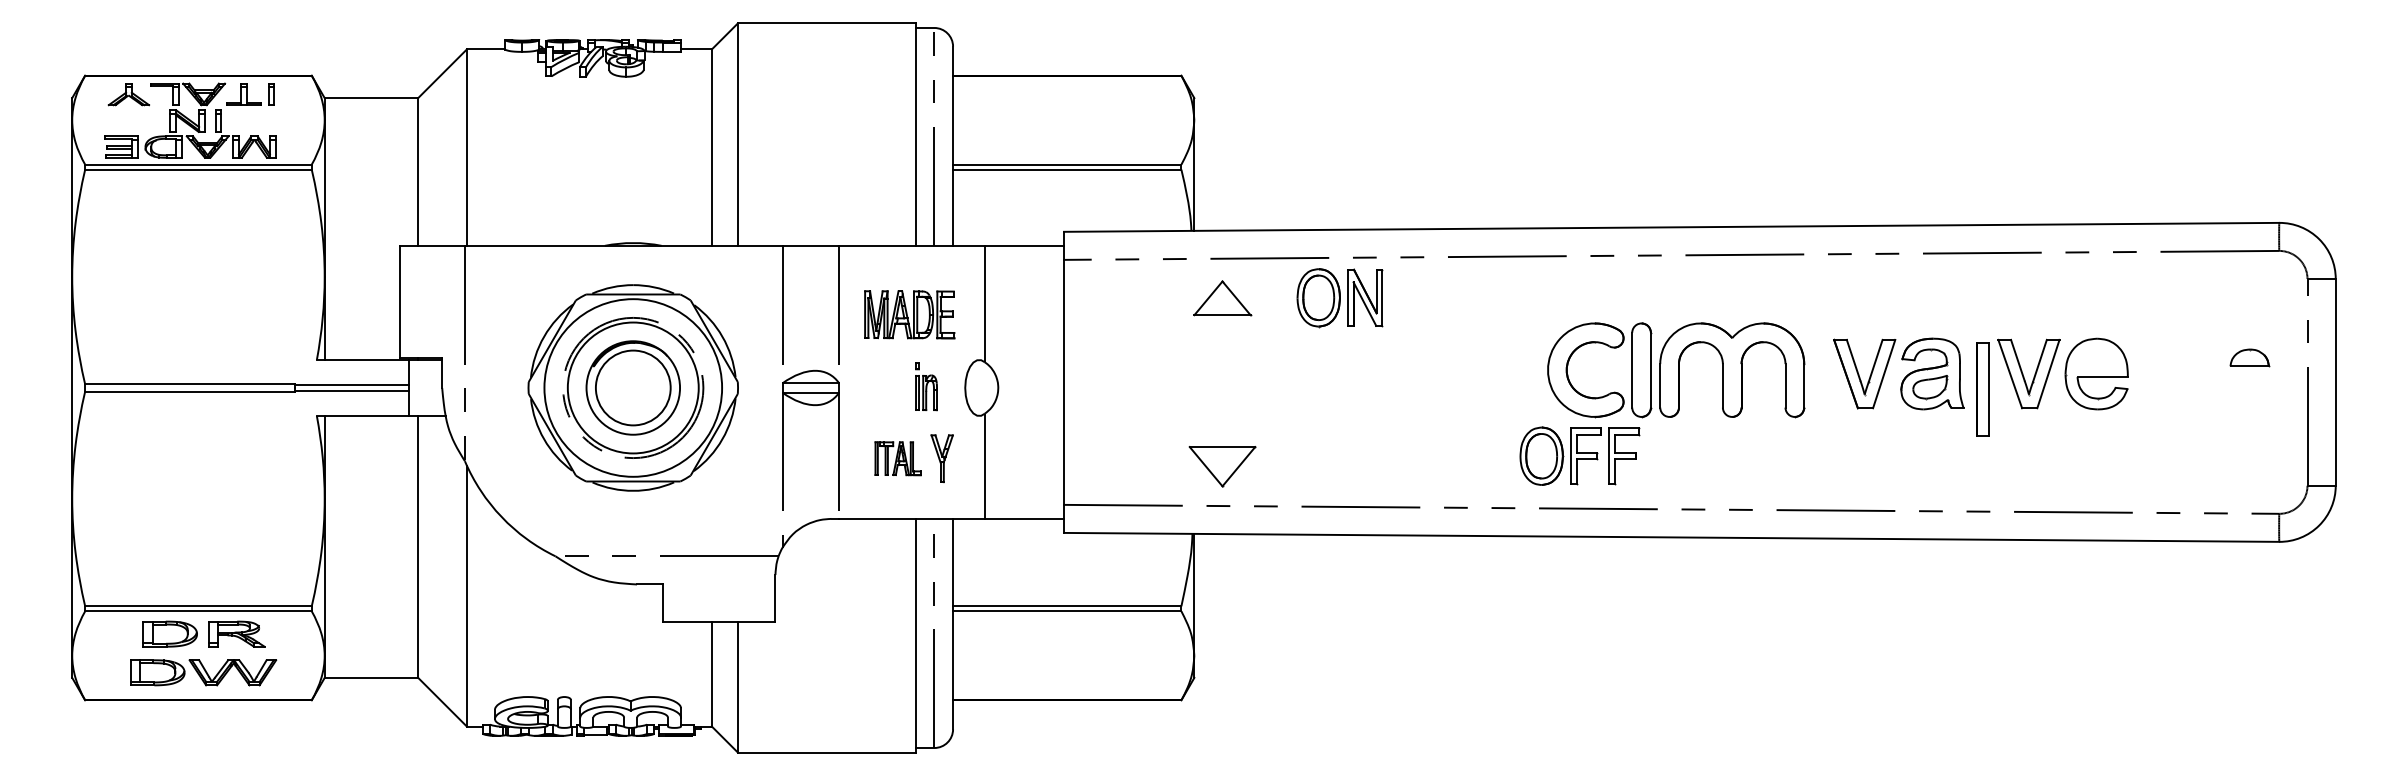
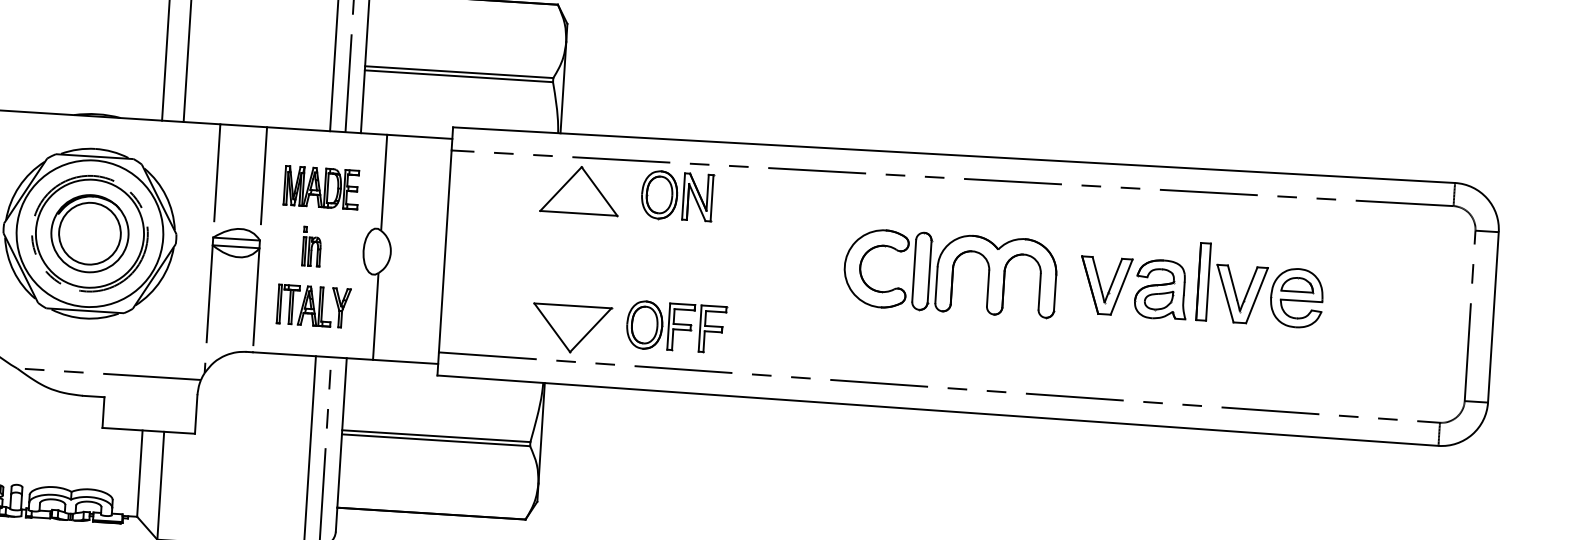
part: (1222, 298) -> (580, 190), size x1.67
part: (2249, 357) -> (1297, 284), moved
part: (926, 386) -> (311, 246), moved
part: (1982, 389) -> (1203, 281), moved
part: (1579, 455) -> (675, 326), moved
part: (897, 458) -> (304, 305), size x1.43
part: (1222, 466) -> (571, 328), size x1.43

